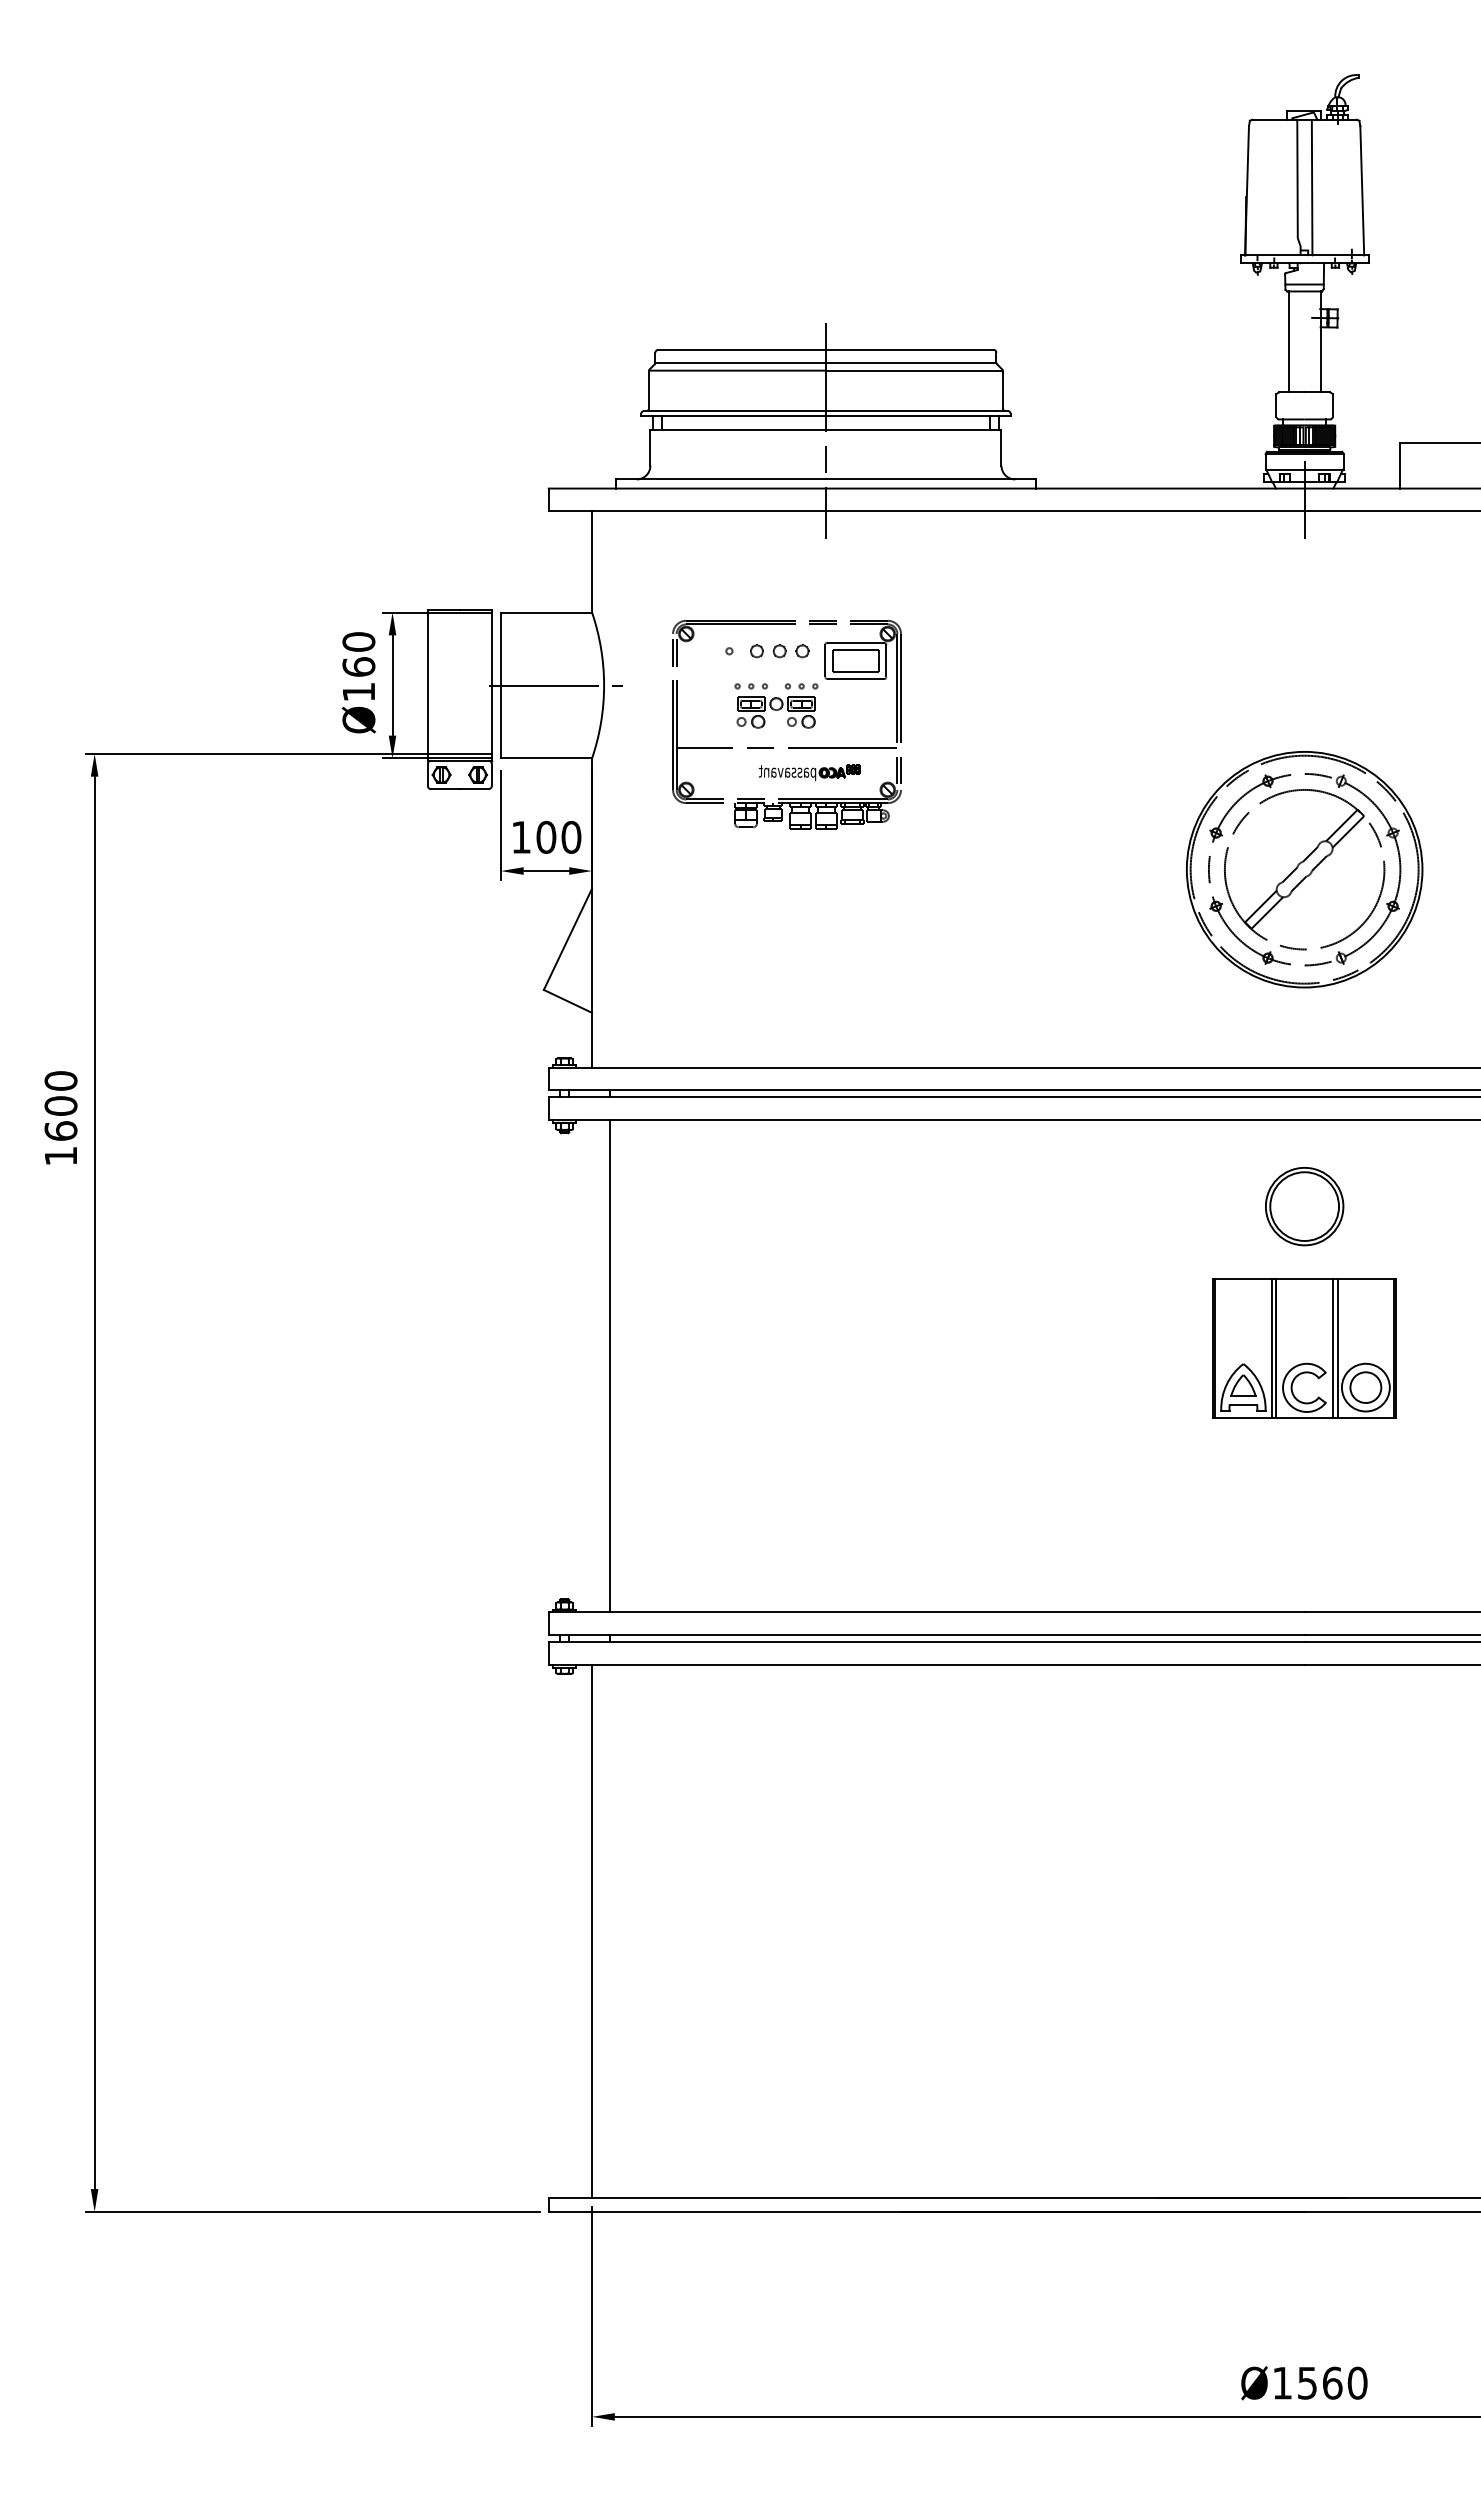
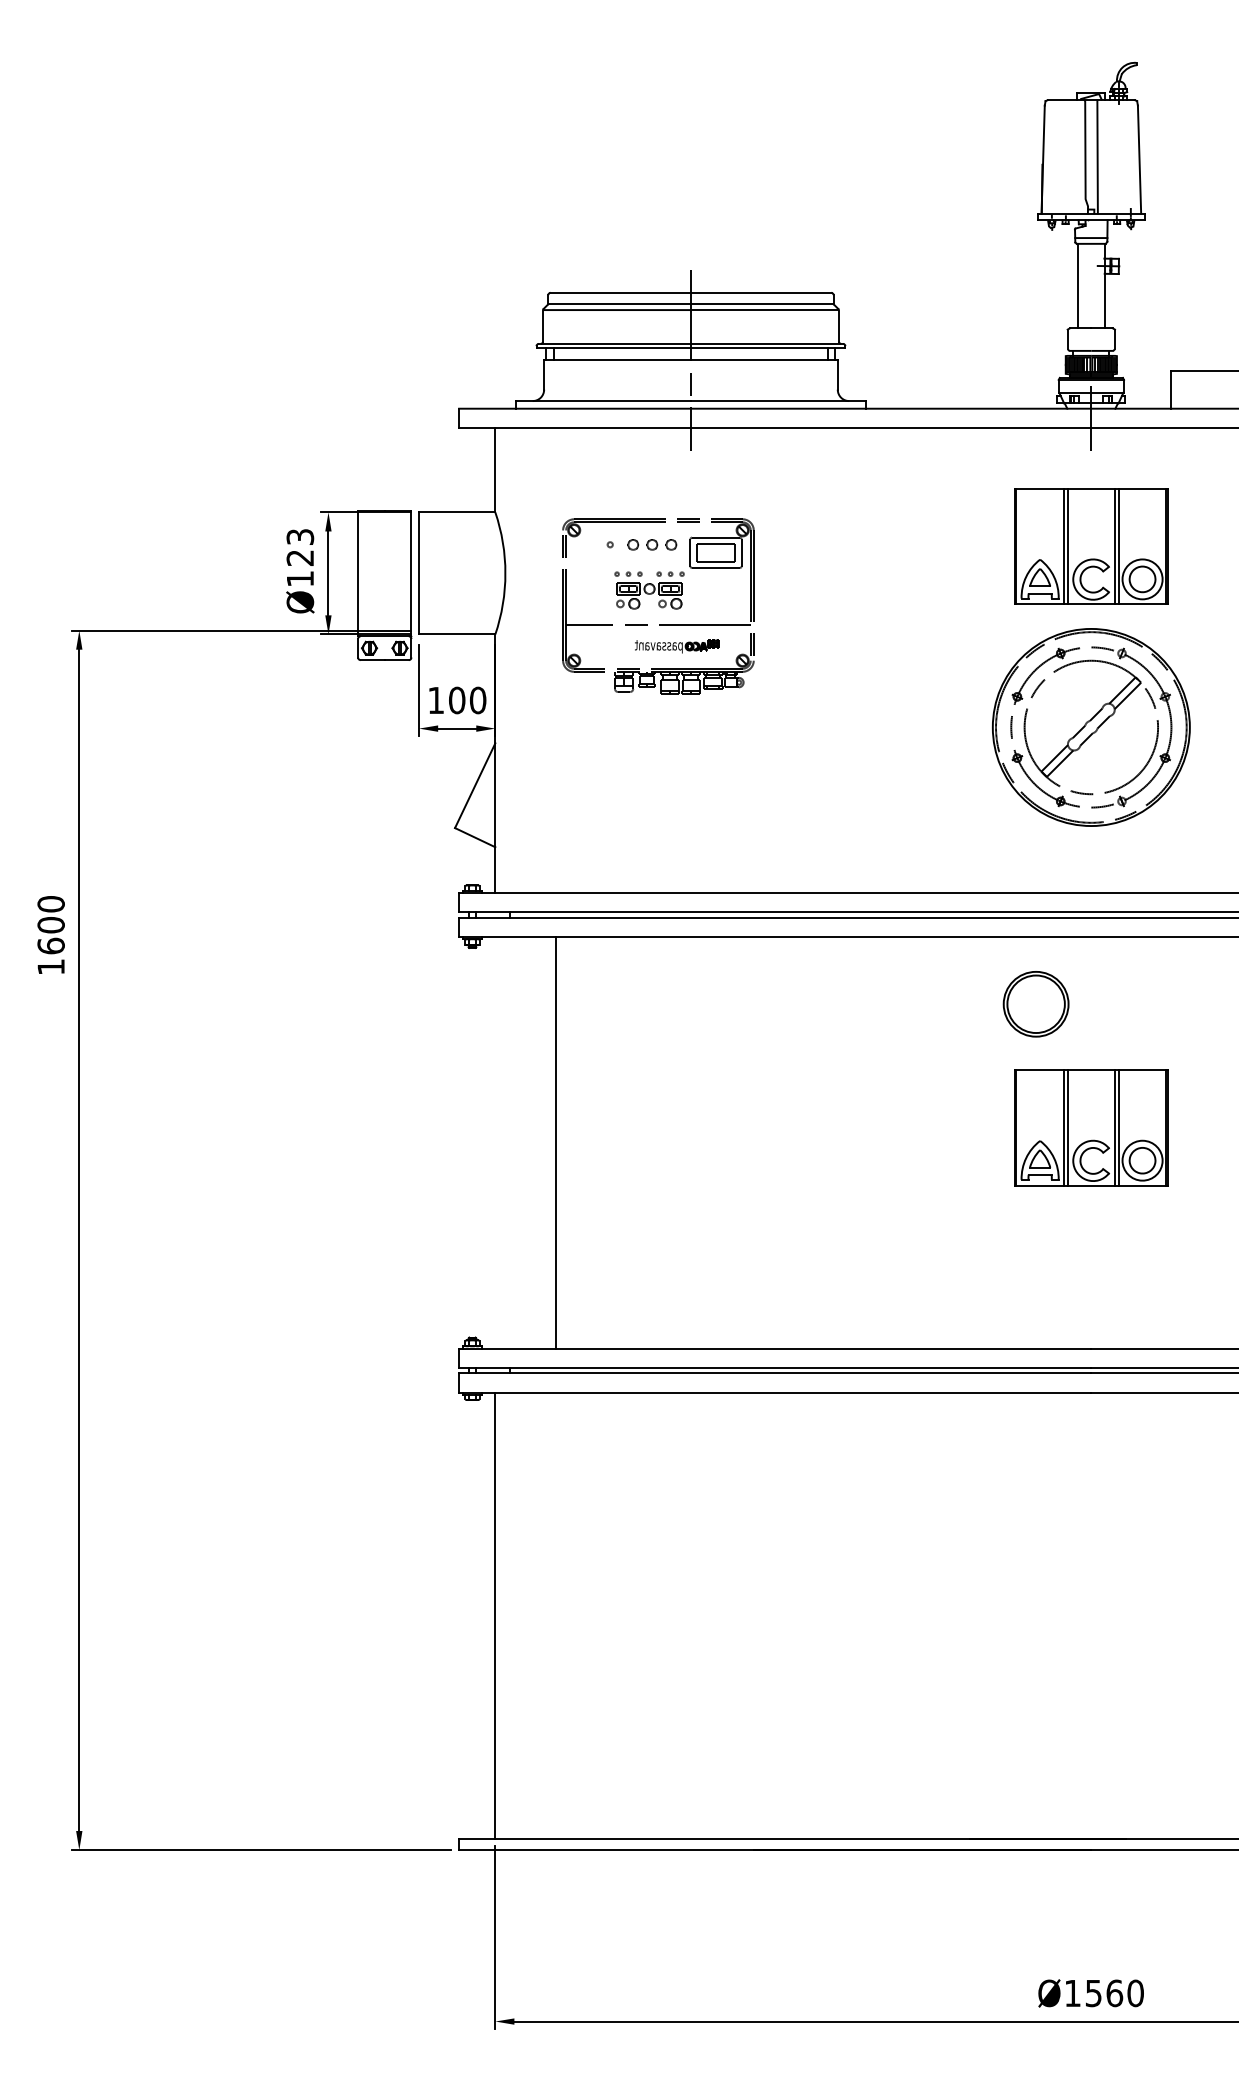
part: (1304, 653) -> (1091, 546), added
text: (358, 654) -> (299, 547), Ø160 -> Ø123
line: (556, 685) -> (465, 573), removed
part: (1304, 1206) -> (1036, 1004), moved
line: (609, 1365) -> (555, 1142), moved

